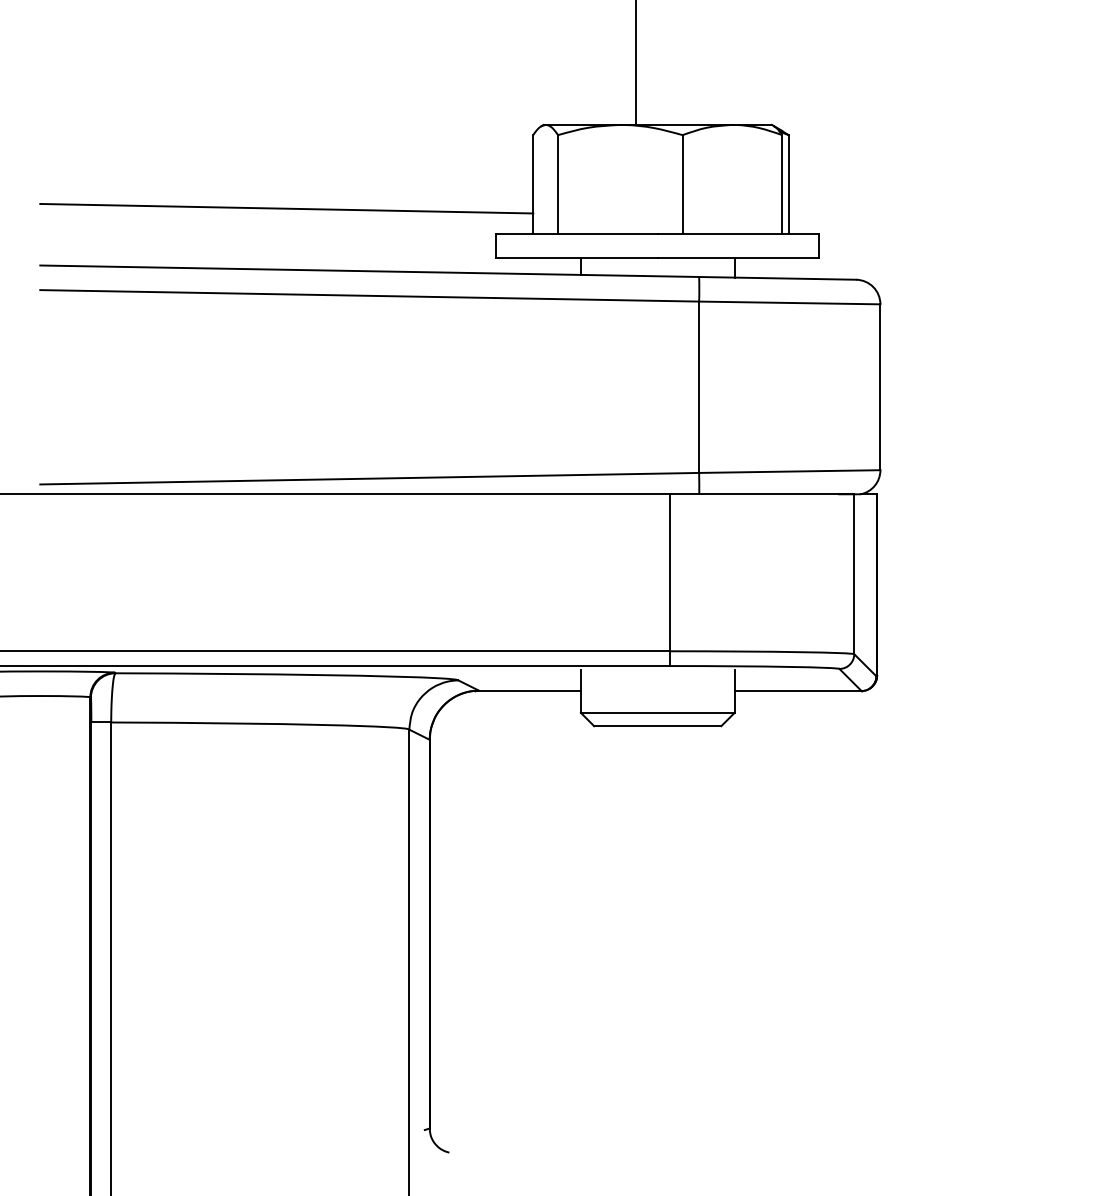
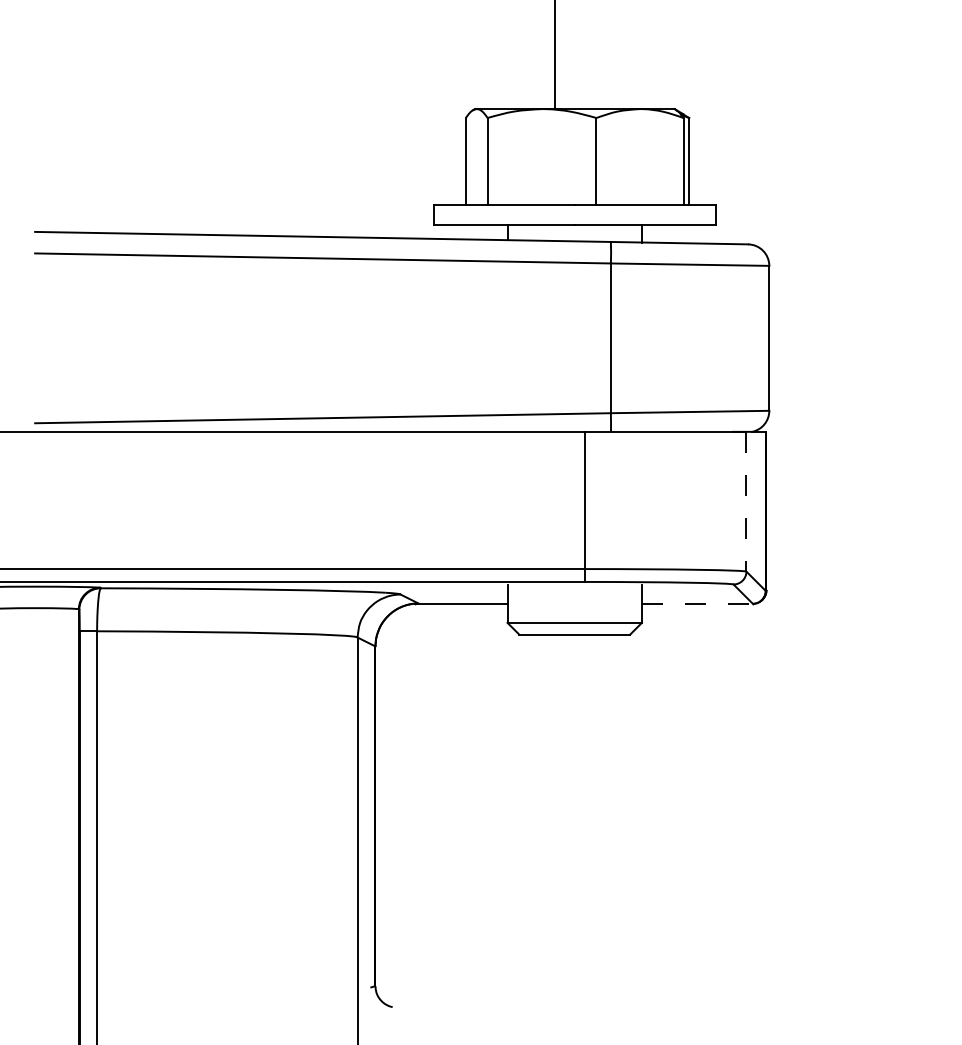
line: (286, 208) -> (250, 182), removed
line: (854, 573) -> (746, 501), solid -> dashed
line: (798, 690) -> (697, 603), solid -> dashed

